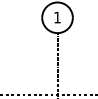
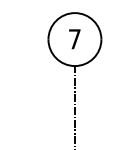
text: (57, 17) -> (74, 39), 1 -> 7

